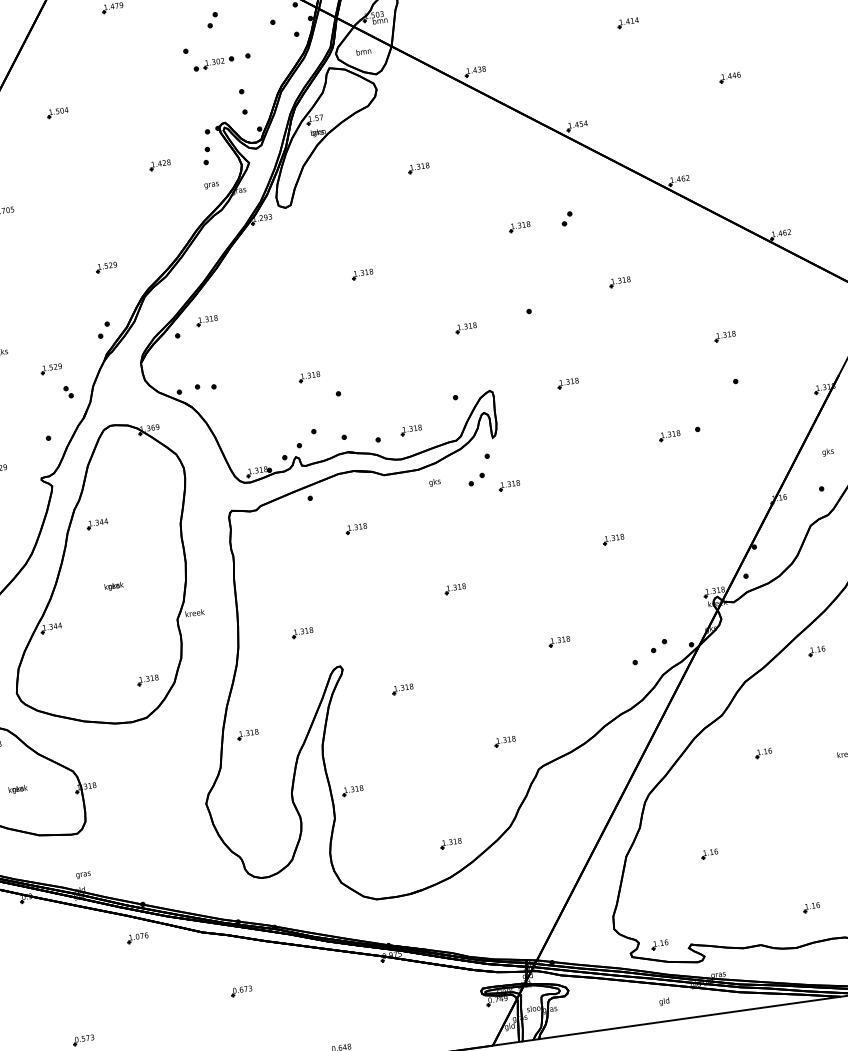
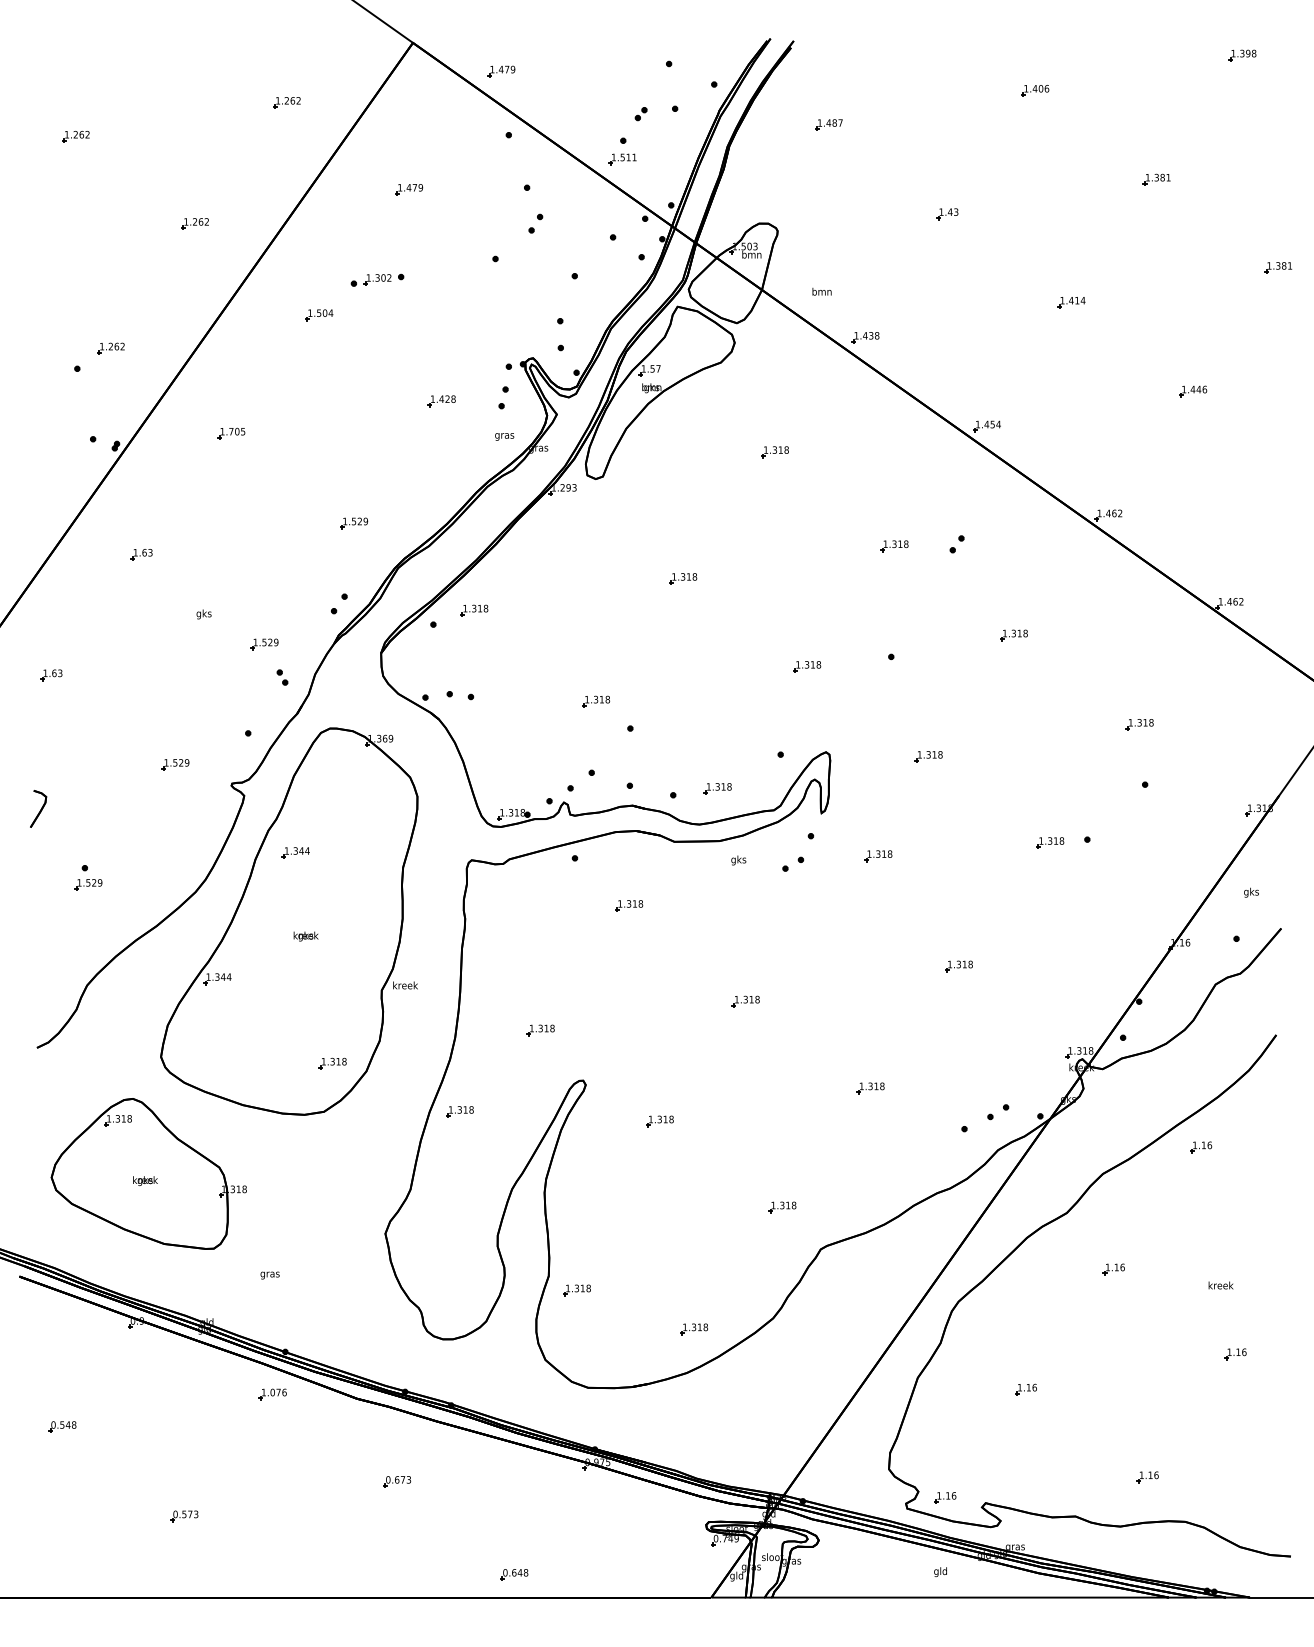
text: (363, 51) -> (821, 291), moved
part: (213, 63) -> (377, 279), moved
part: (509, 485) -> (878, 856), moved
part: (247, 734) -> (459, 1111), moved
part: (352, 790) -> (576, 1290), moved
text: (83, 875) -> (269, 1275), moved

